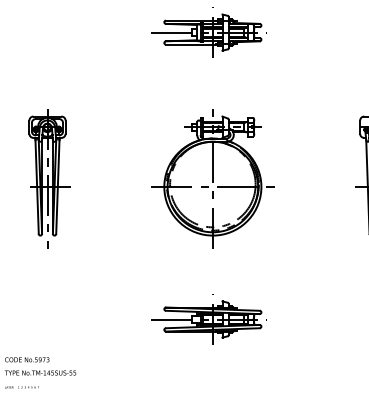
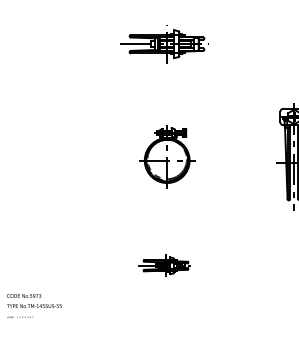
part: (49, 178) -> (41, 156), removed
part: (213, 178) -> (167, 156), size x0.6
part: (209, 321) -> (164, 266), size x0.6

